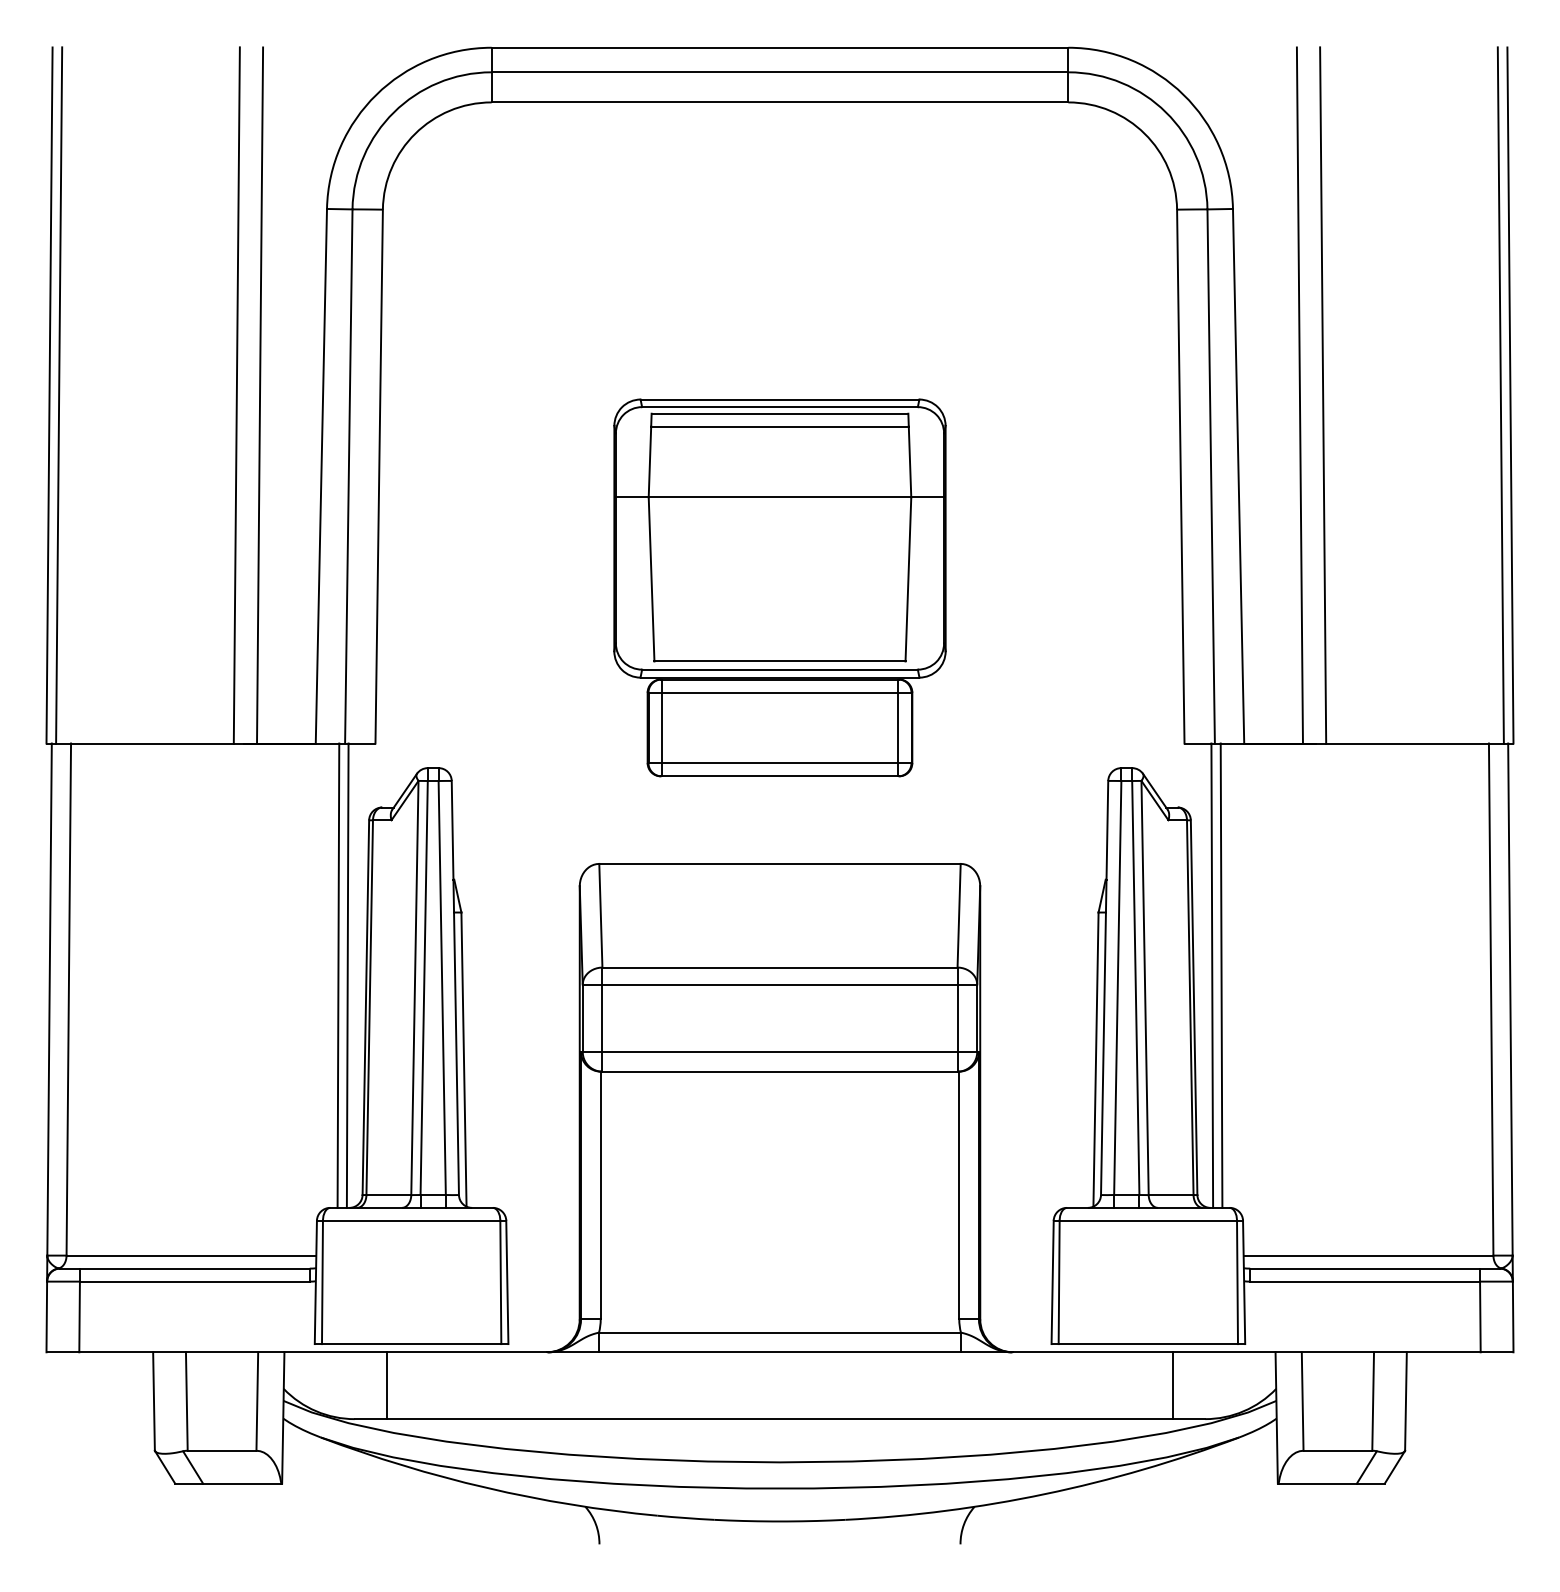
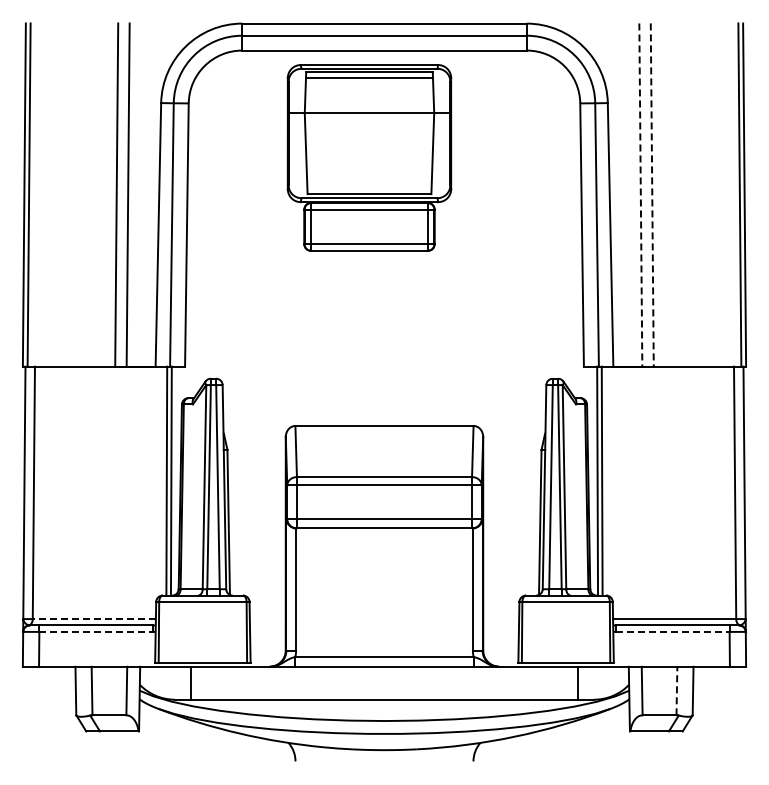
line: (1299, 396) -> (640, 195), solid -> dashed
line: (1323, 396) -> (652, 195), solid -> dashed
part: (780, 587) -> (369, 157), moved
line: (191, 1256) -> (94, 619), solid -> dashed
line: (195, 1280) -> (96, 631), solid -> dashed
line: (1364, 1280) -> (672, 631), solid -> dashed
line: (1372, 1400) -> (676, 690), solid -> dashed

